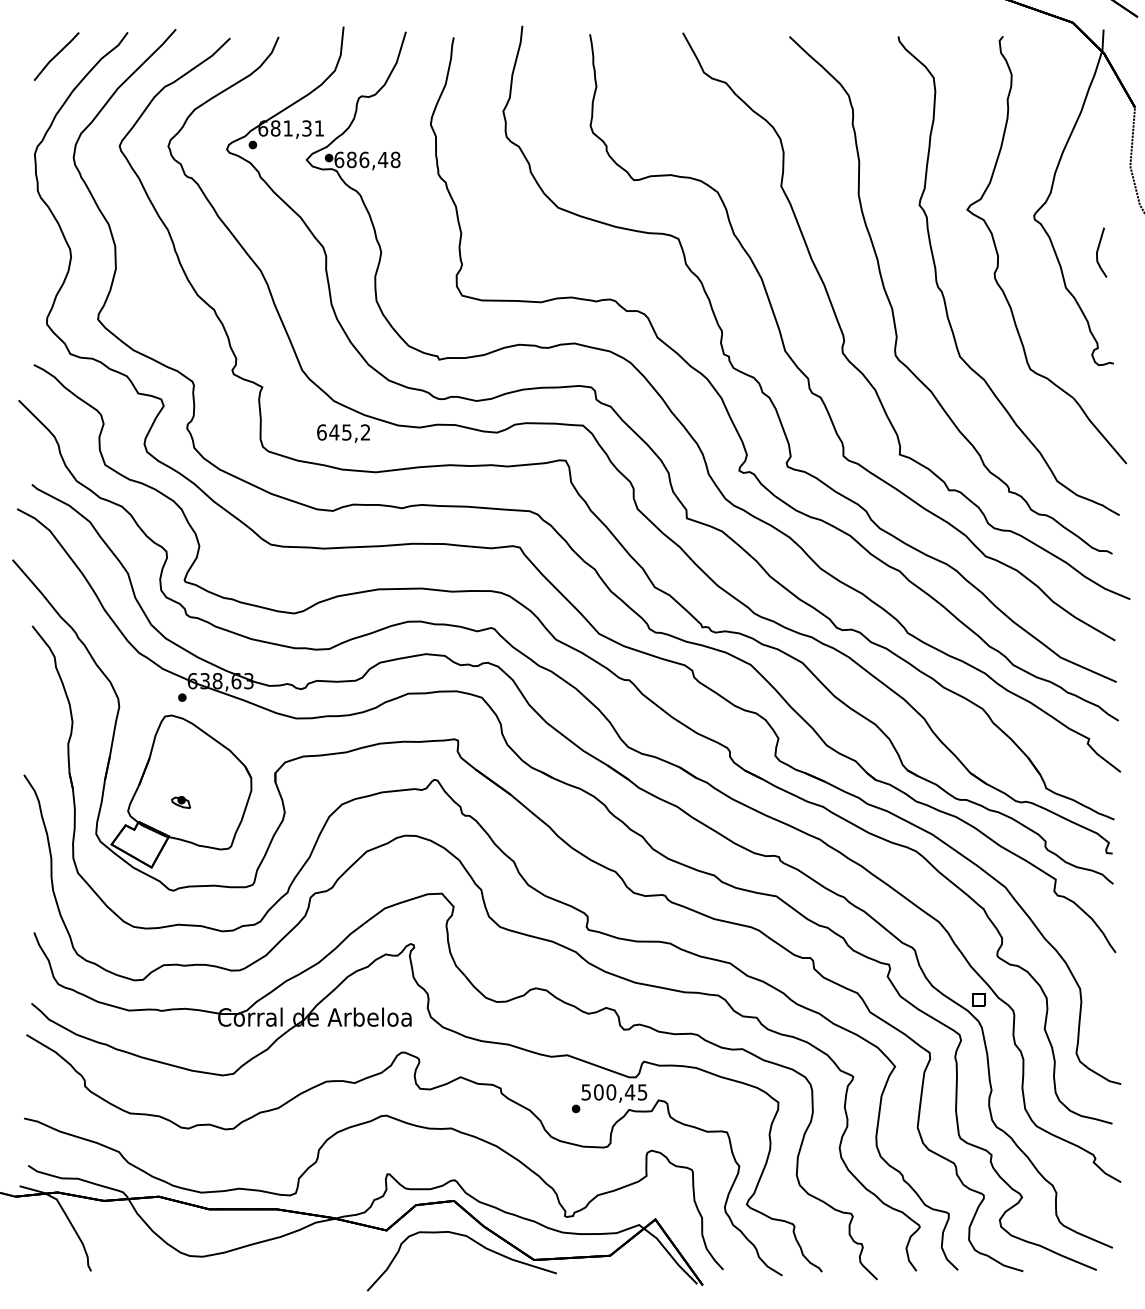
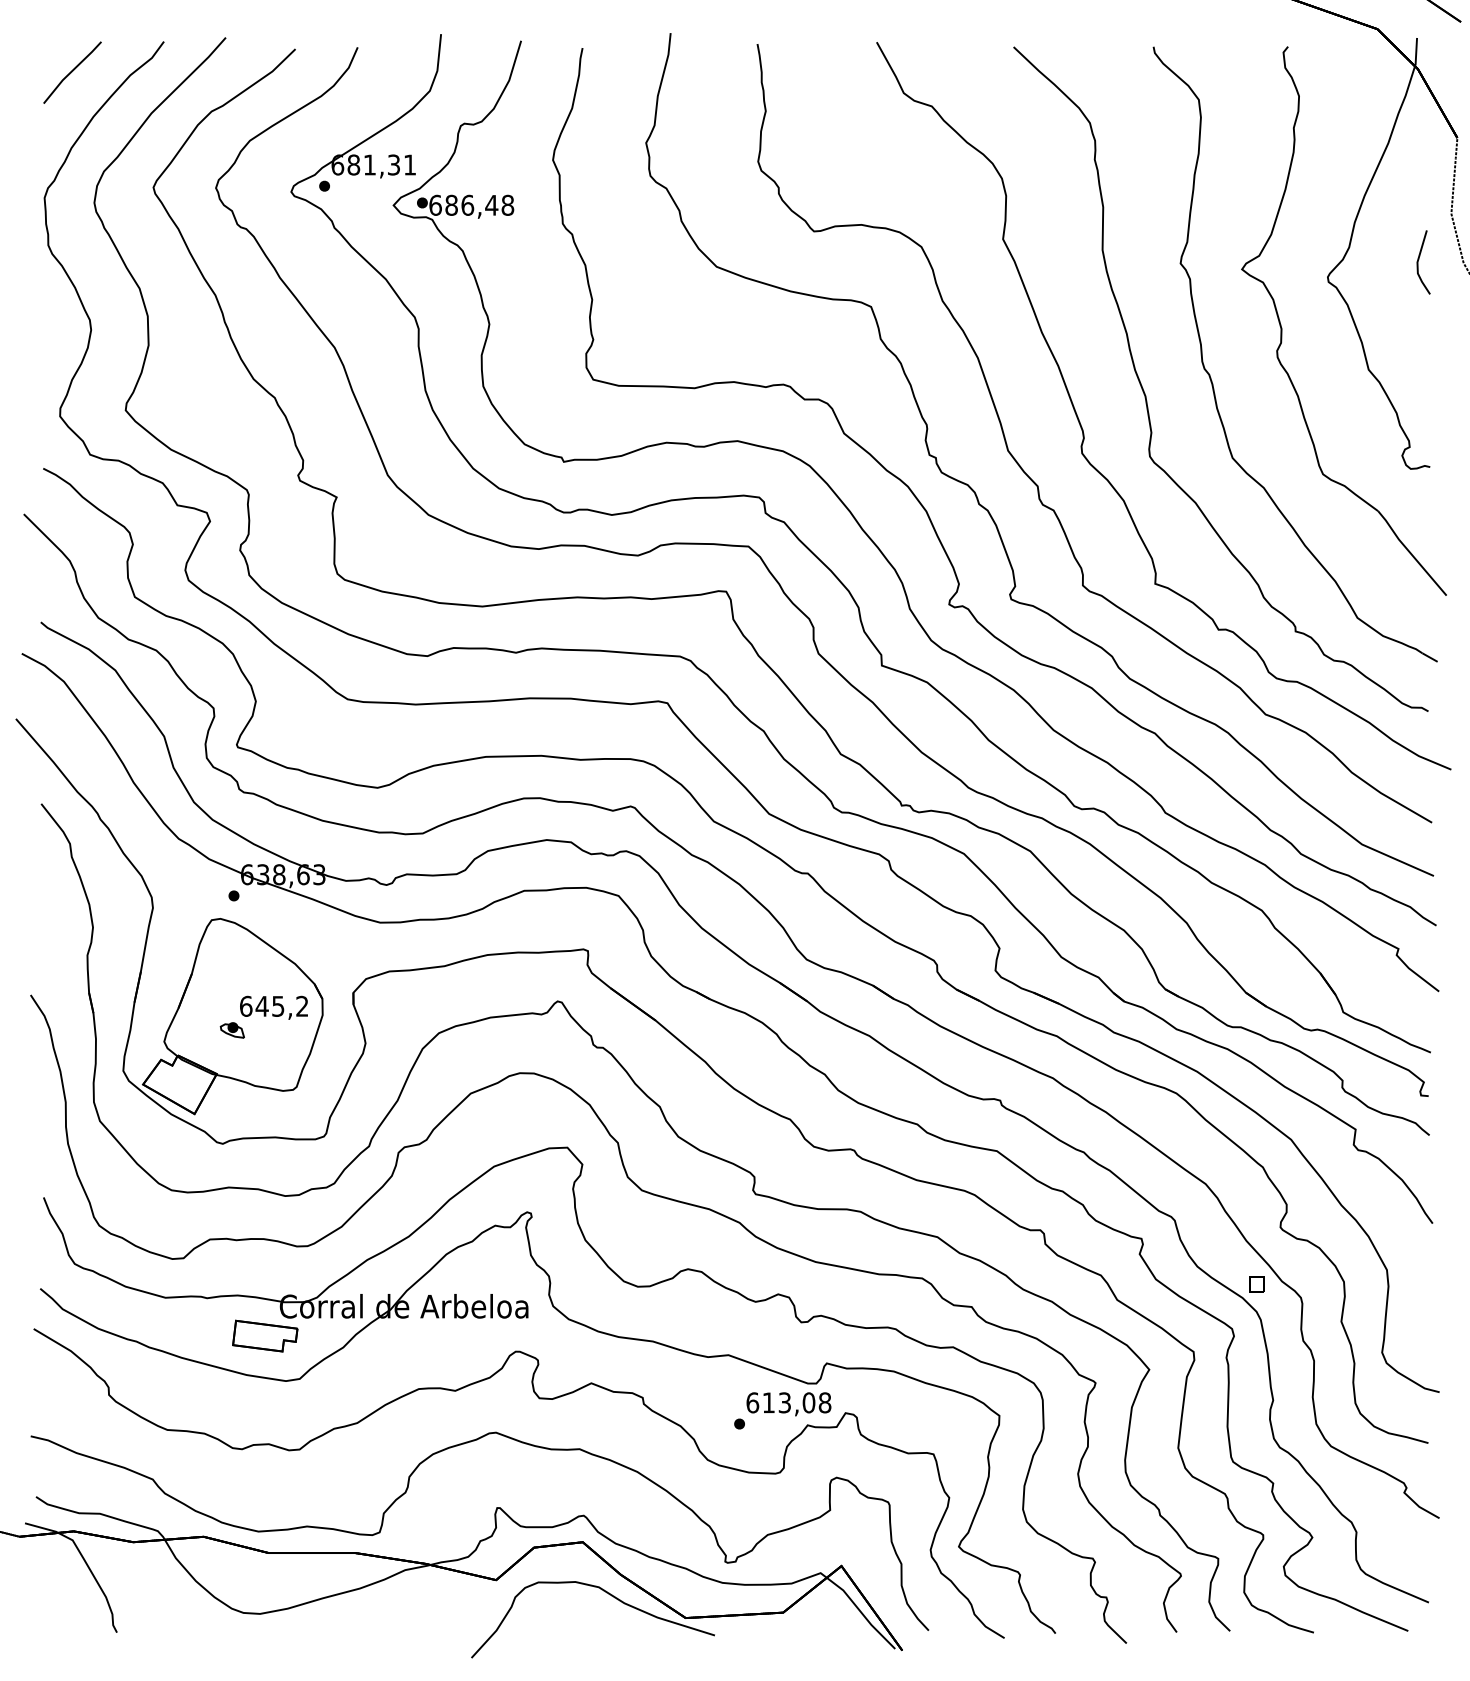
line: (1098, 250) -> (1419, 259), moved
text: (343, 433) -> (273, 1007), moved
part: (206, 1039) -> (265, 1335), added
text: (614, 1092) -> (788, 1402), 500,45 -> 613,08

